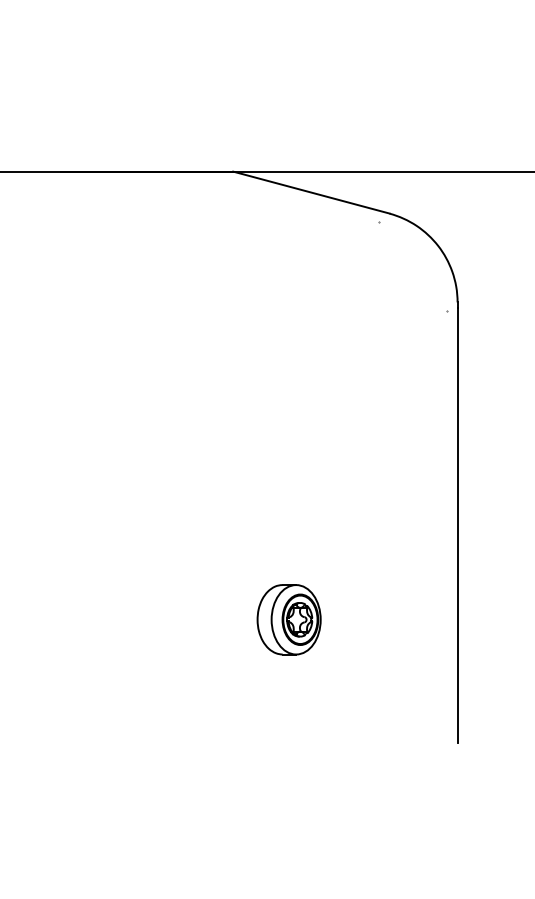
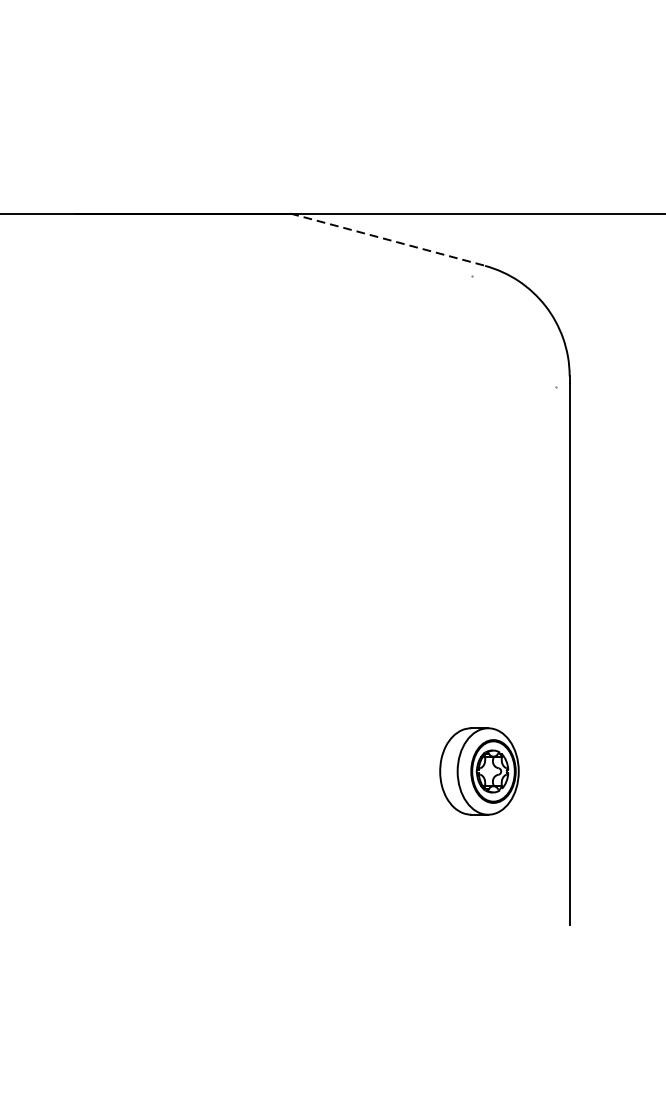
line: (311, 192) -> (387, 239), solid -> dashed
part: (288, 619) -> (478, 771), moved

